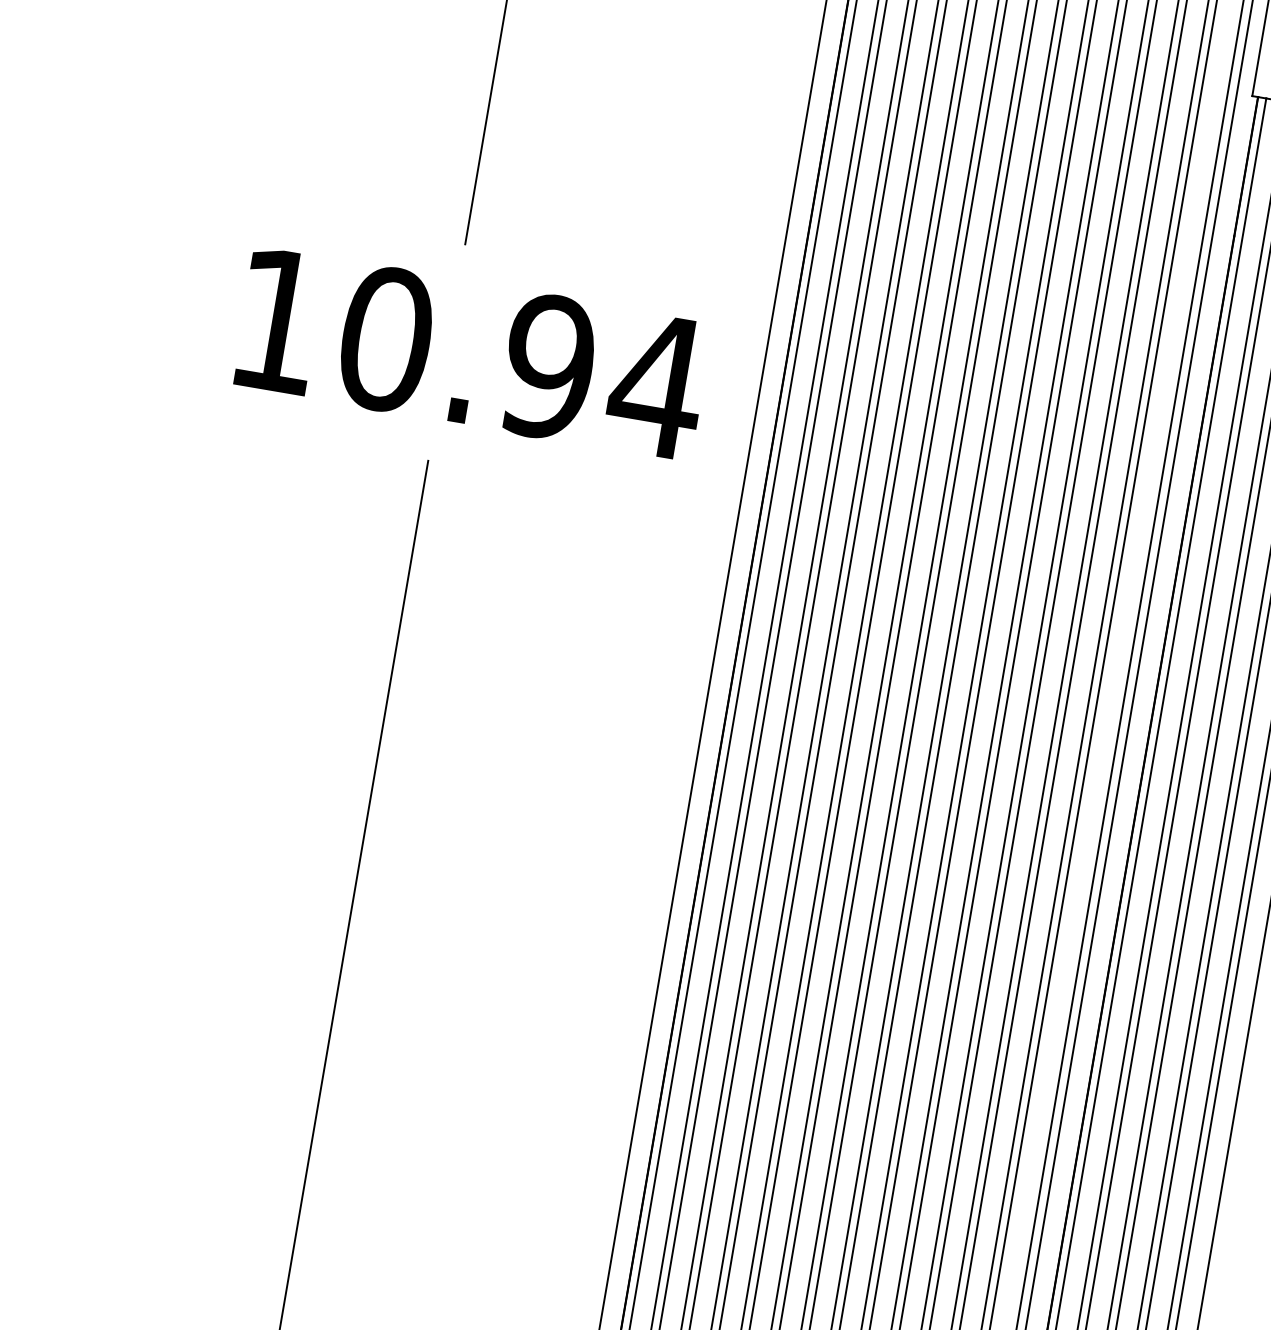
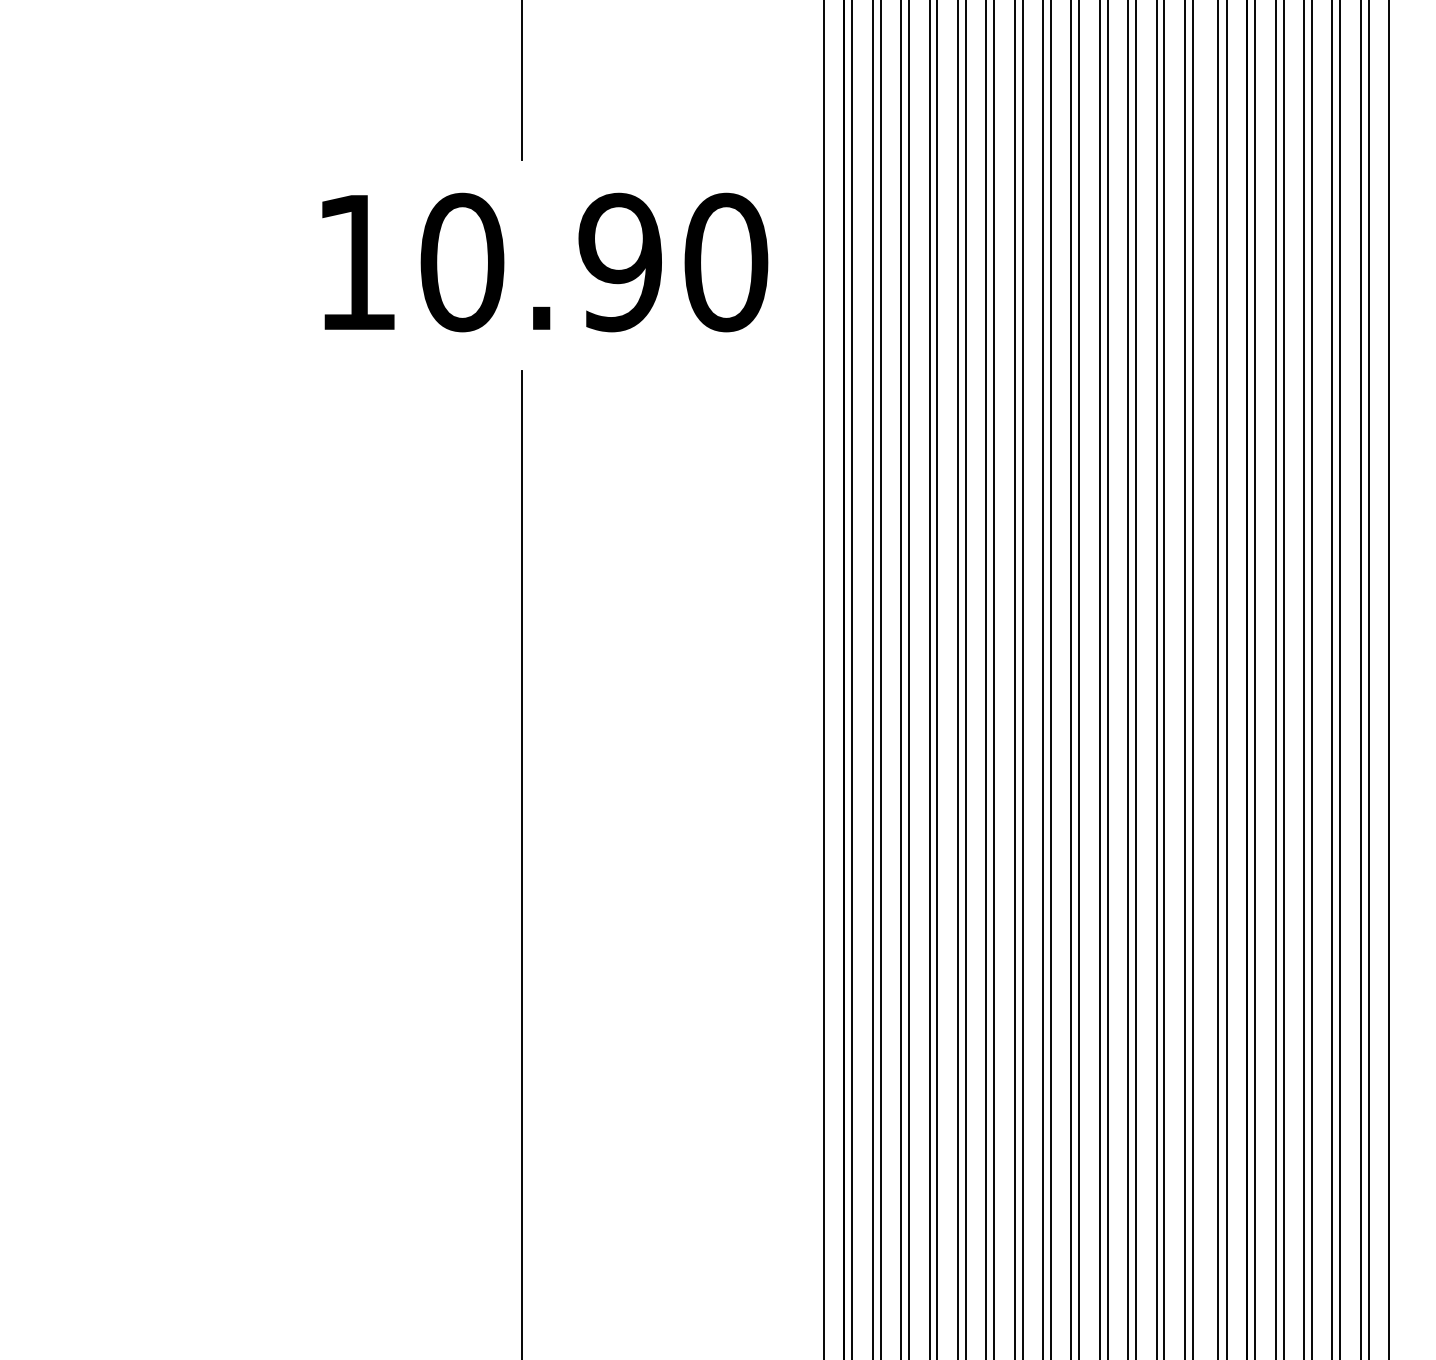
text: (656, 385) -> (725, 262), 10.94 -> 10.90

